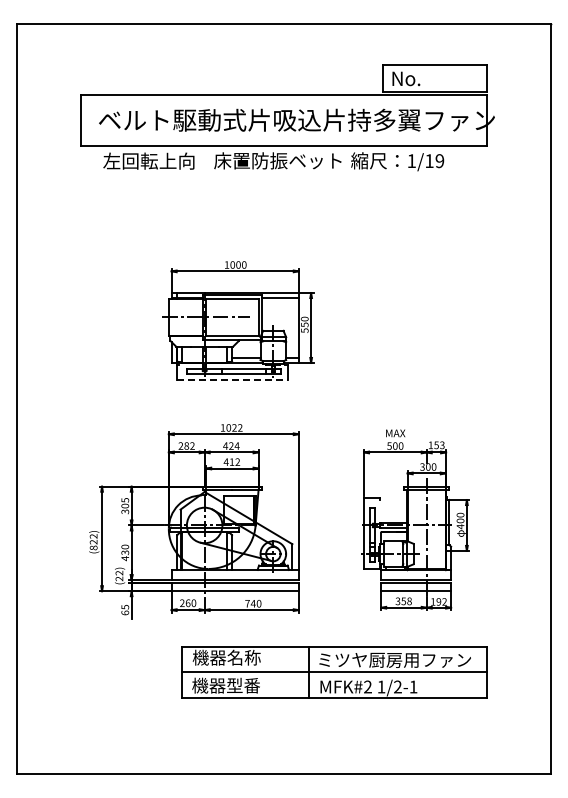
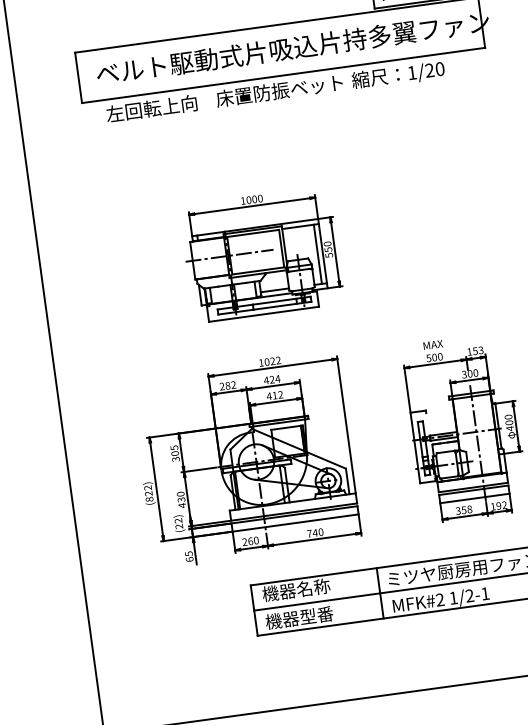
text: (434, 161) -> (434, 70), 1/19 -> 1/20
line: (293, 327) -> (317, 253), added
line: (232, 380) -> (264, 314), dashed -> solid

